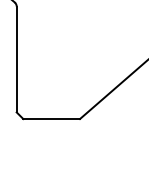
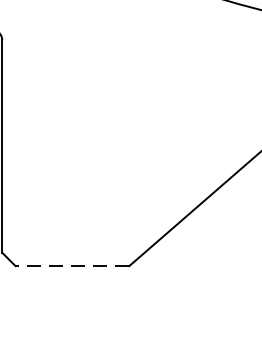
line: (51, 119) -> (72, 267), solid -> dashed

